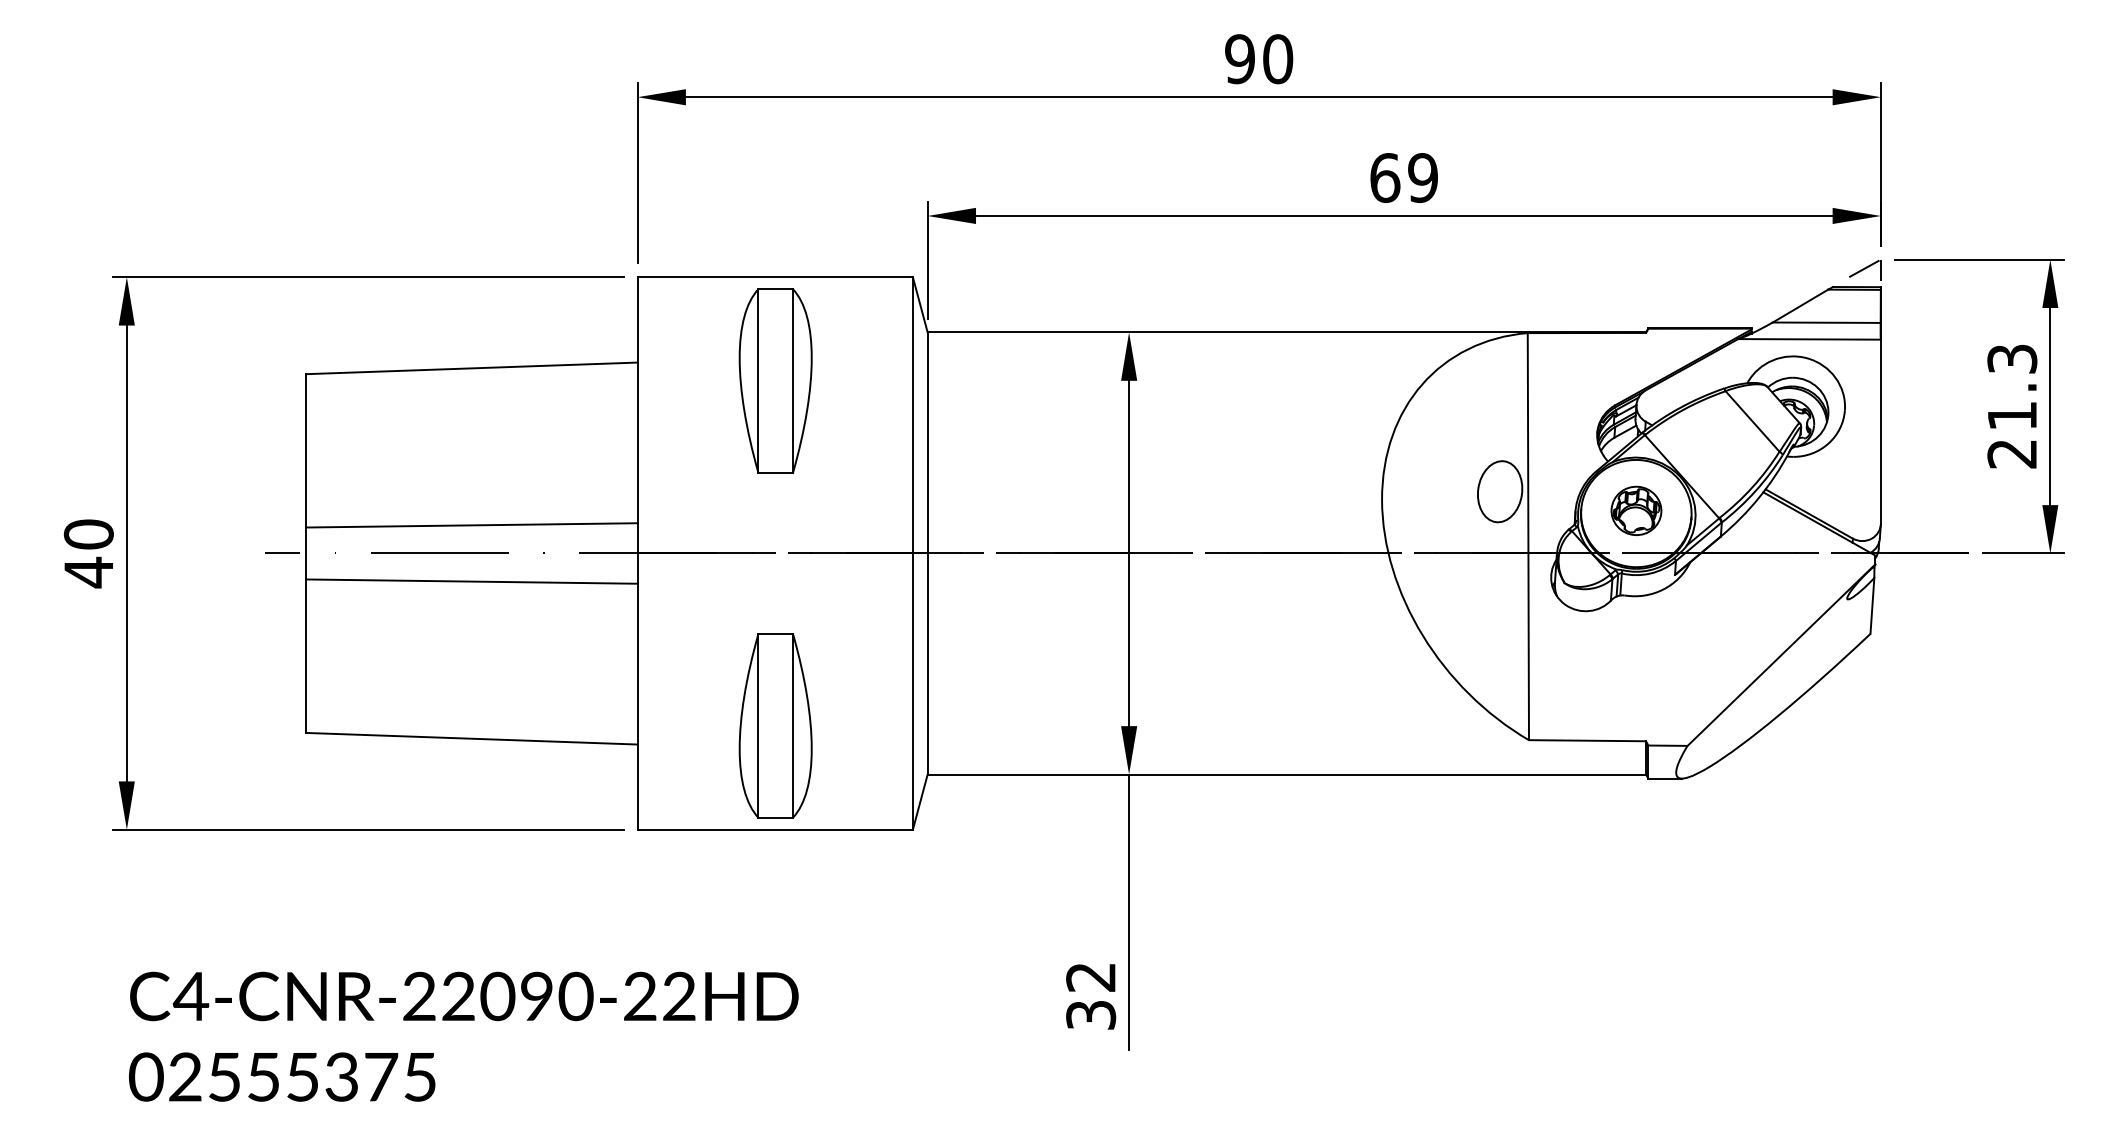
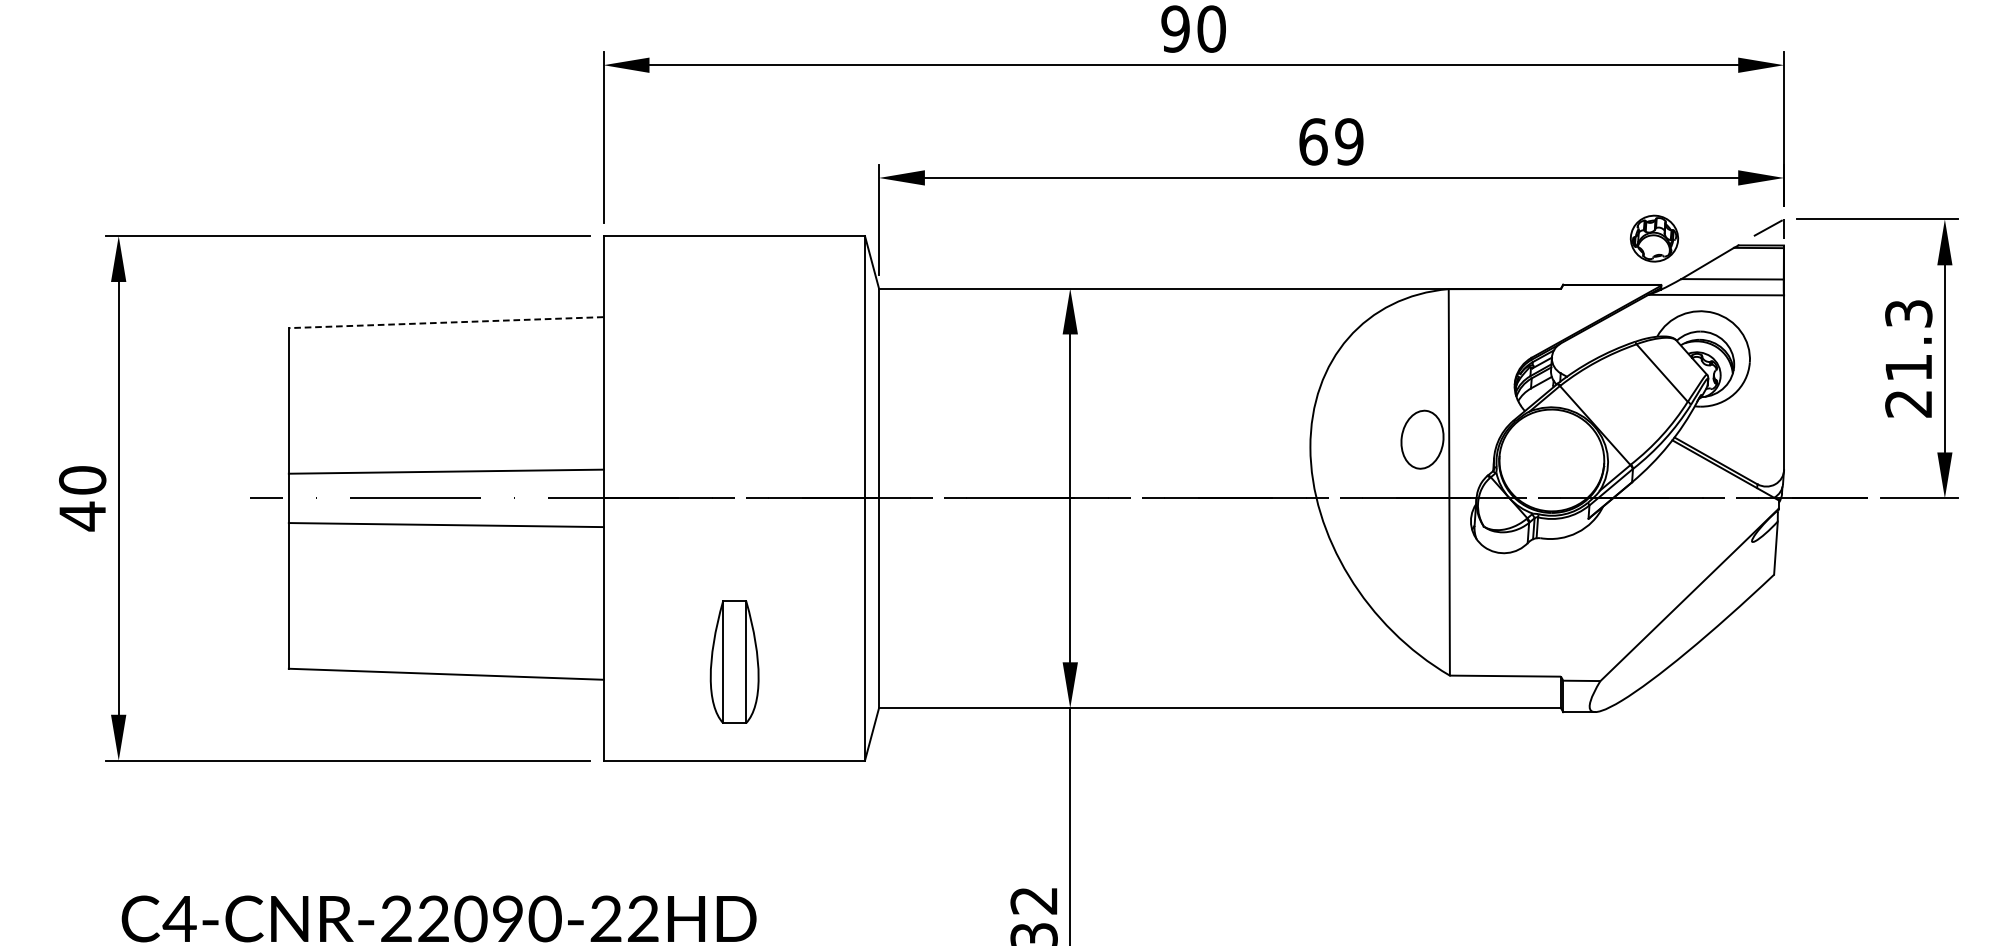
line: (471, 368) -> (445, 322), solid -> dashed
part: (775, 380) -> (734, 334), removed
part: (1636, 510) -> (1654, 238), moved
part: (775, 725) -> (734, 661), size x0.7

